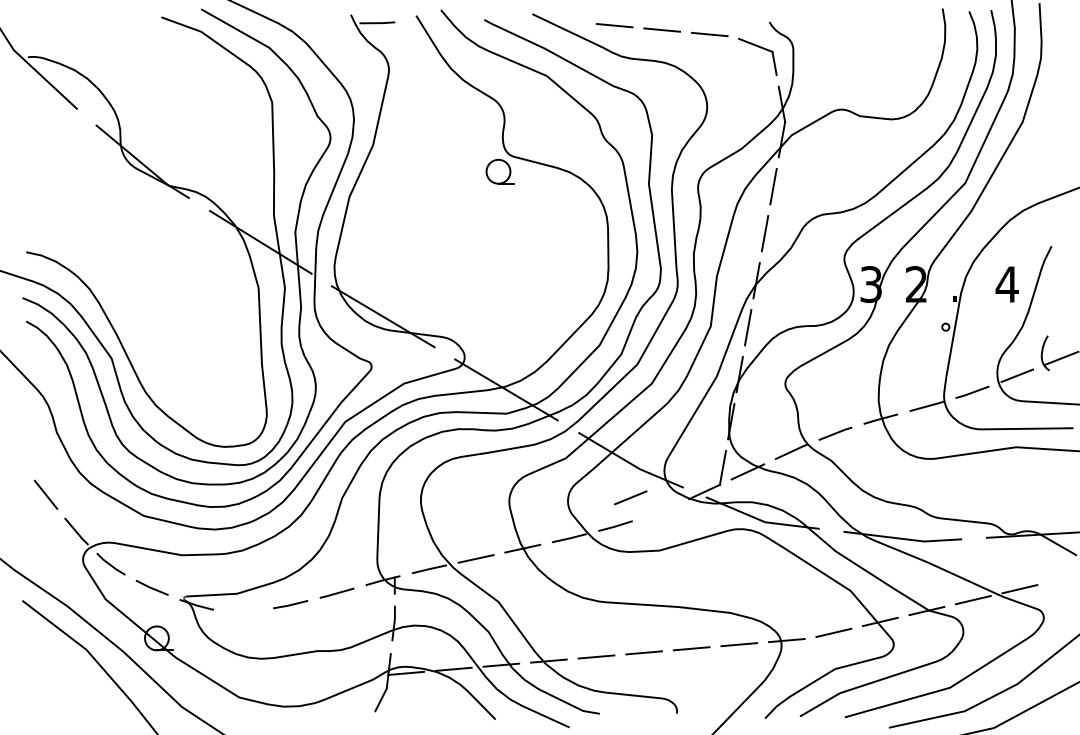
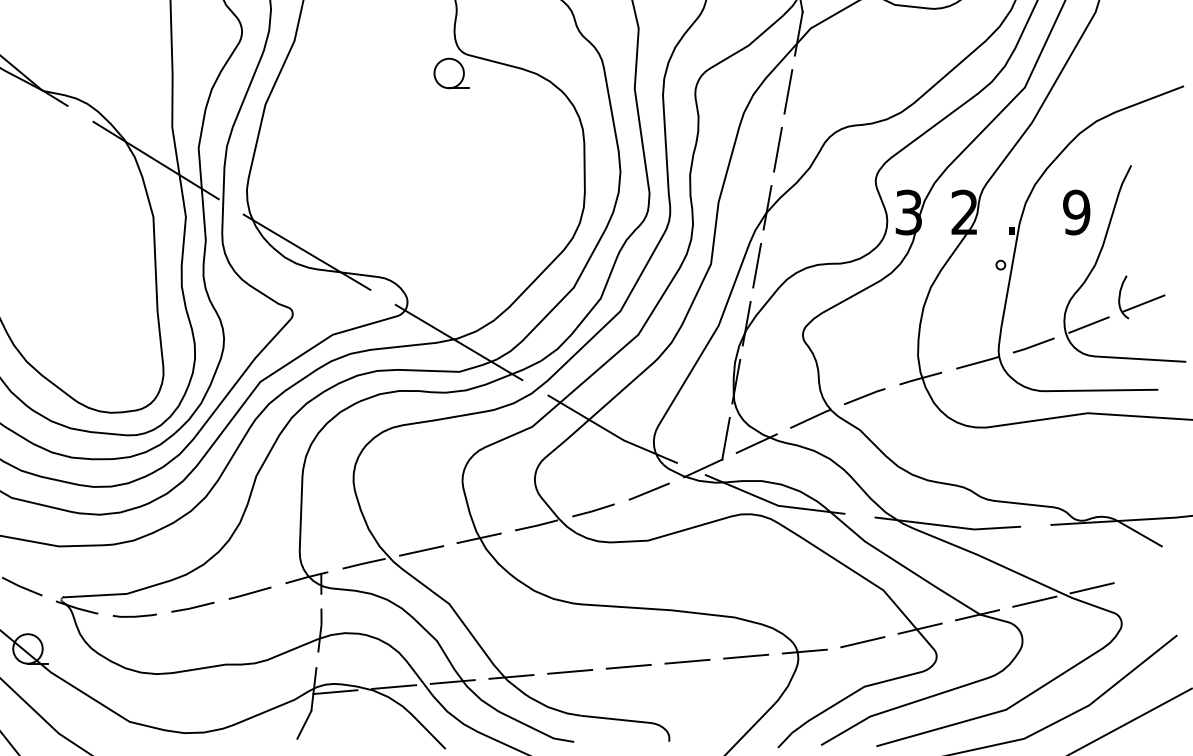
text: (1006, 284) -> (1075, 212), 4 -> 9
line: (630, 497) -> (648, 491), moved
line: (243, 611) -> (134, 615), added

